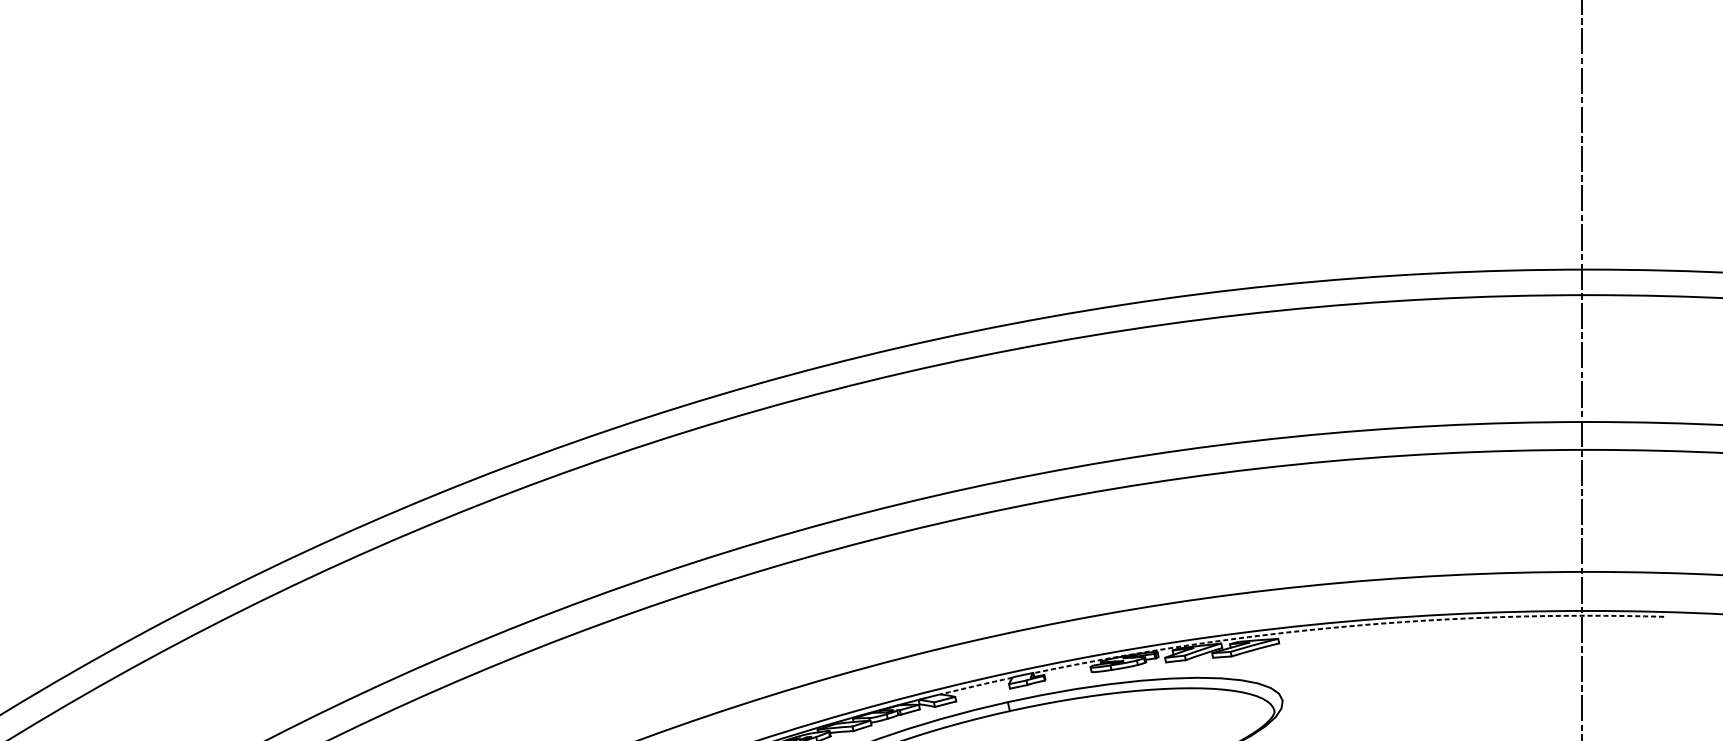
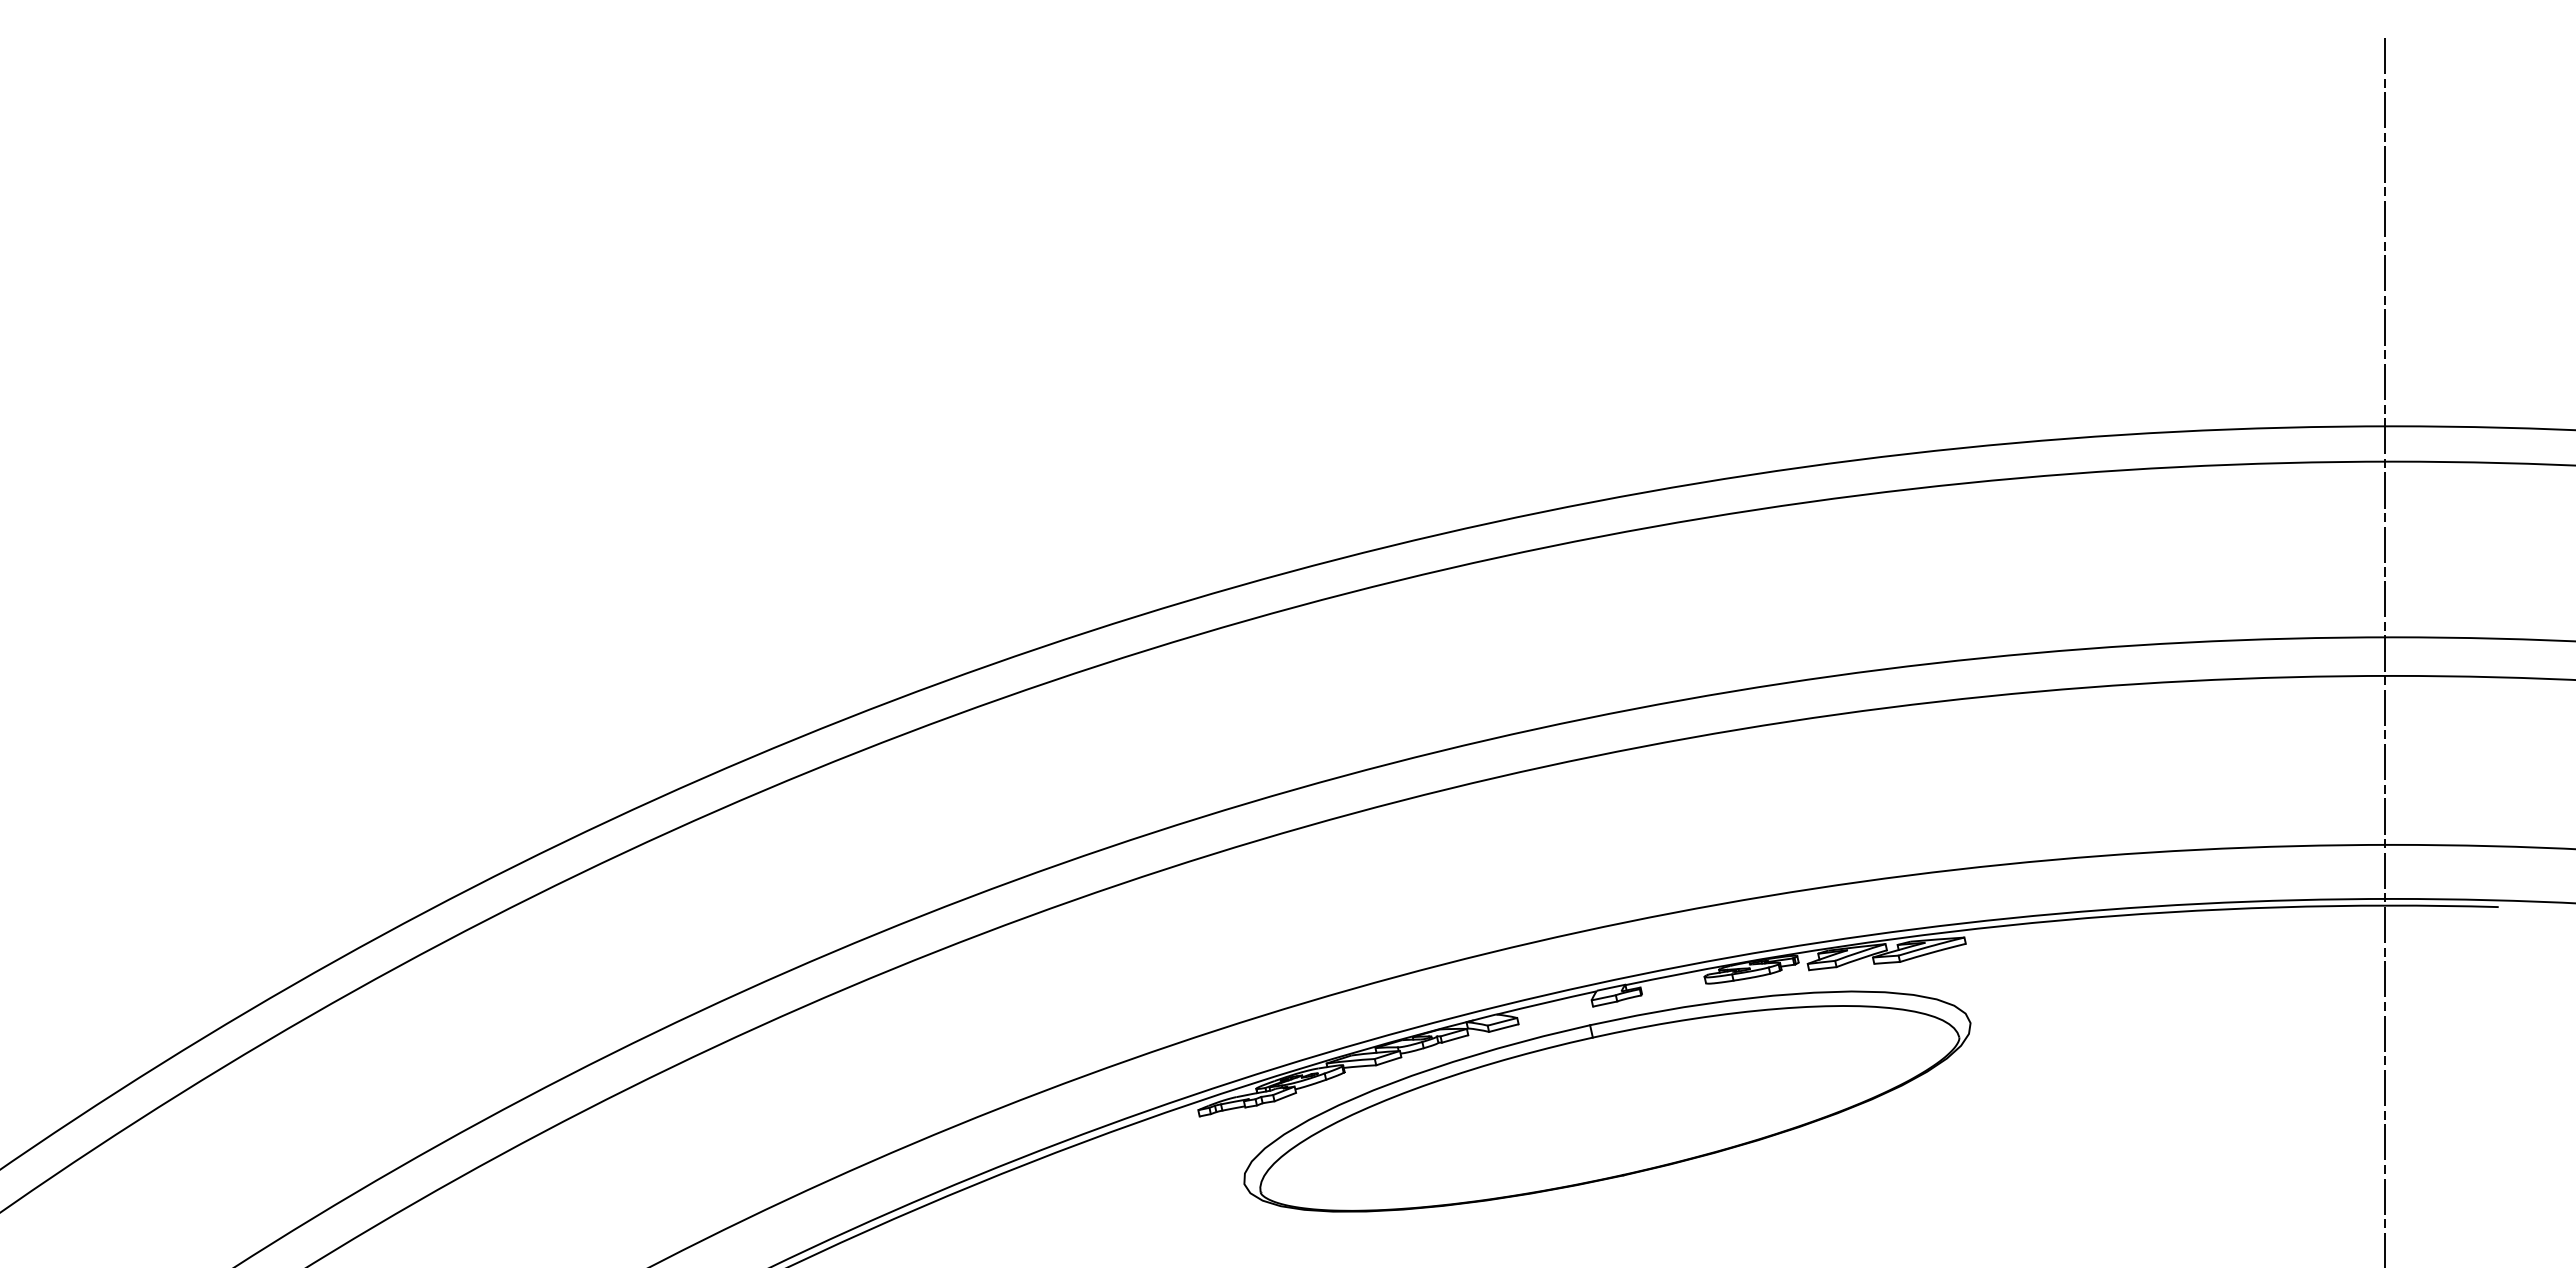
arc: (1346, 626) -> (2059, 920), dashed -> solid
arc: (976, 685) -> (1546, 1002), dashed -> solid

